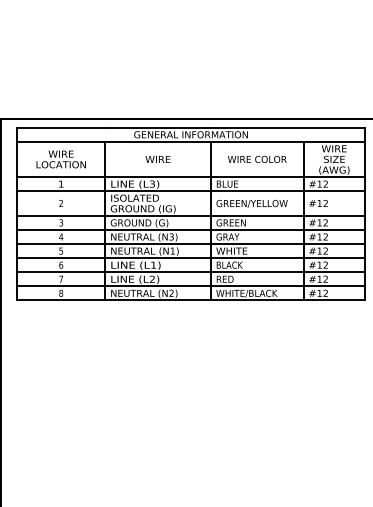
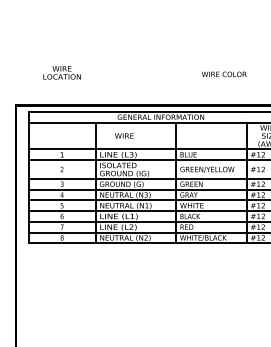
text: (257, 158) -> (224, 73), moved
text: (60, 159) -> (61, 72), moved
text: (157, 159) -> (123, 136), moved

